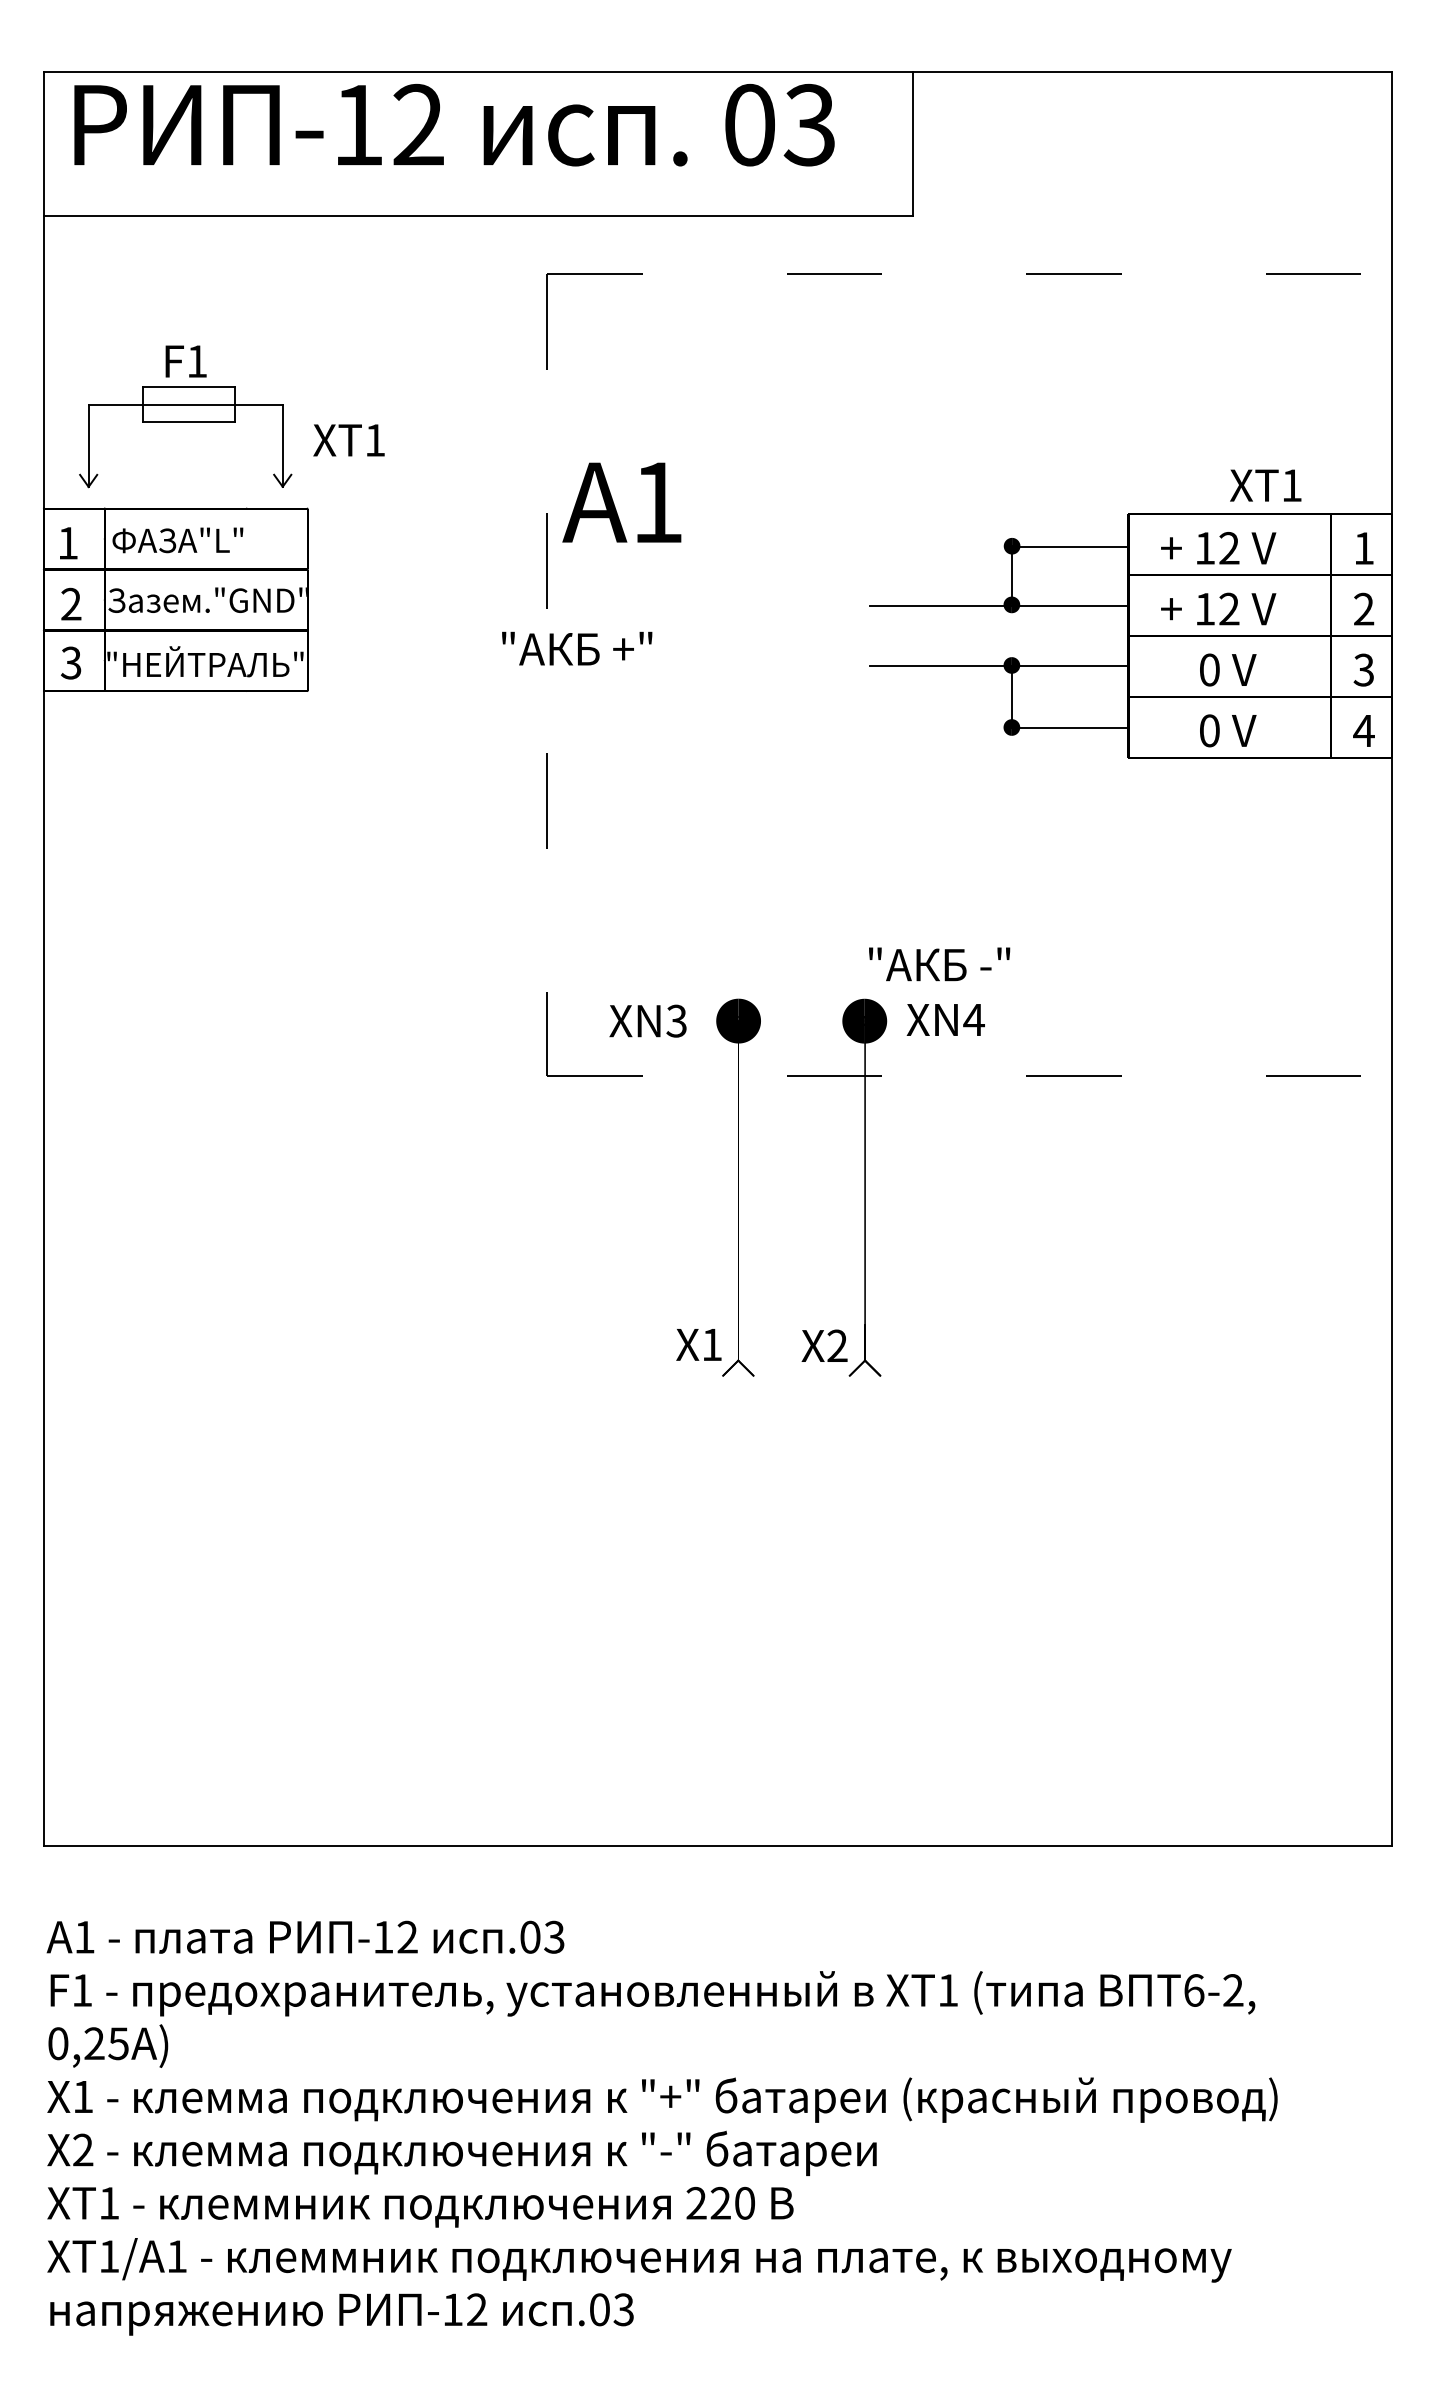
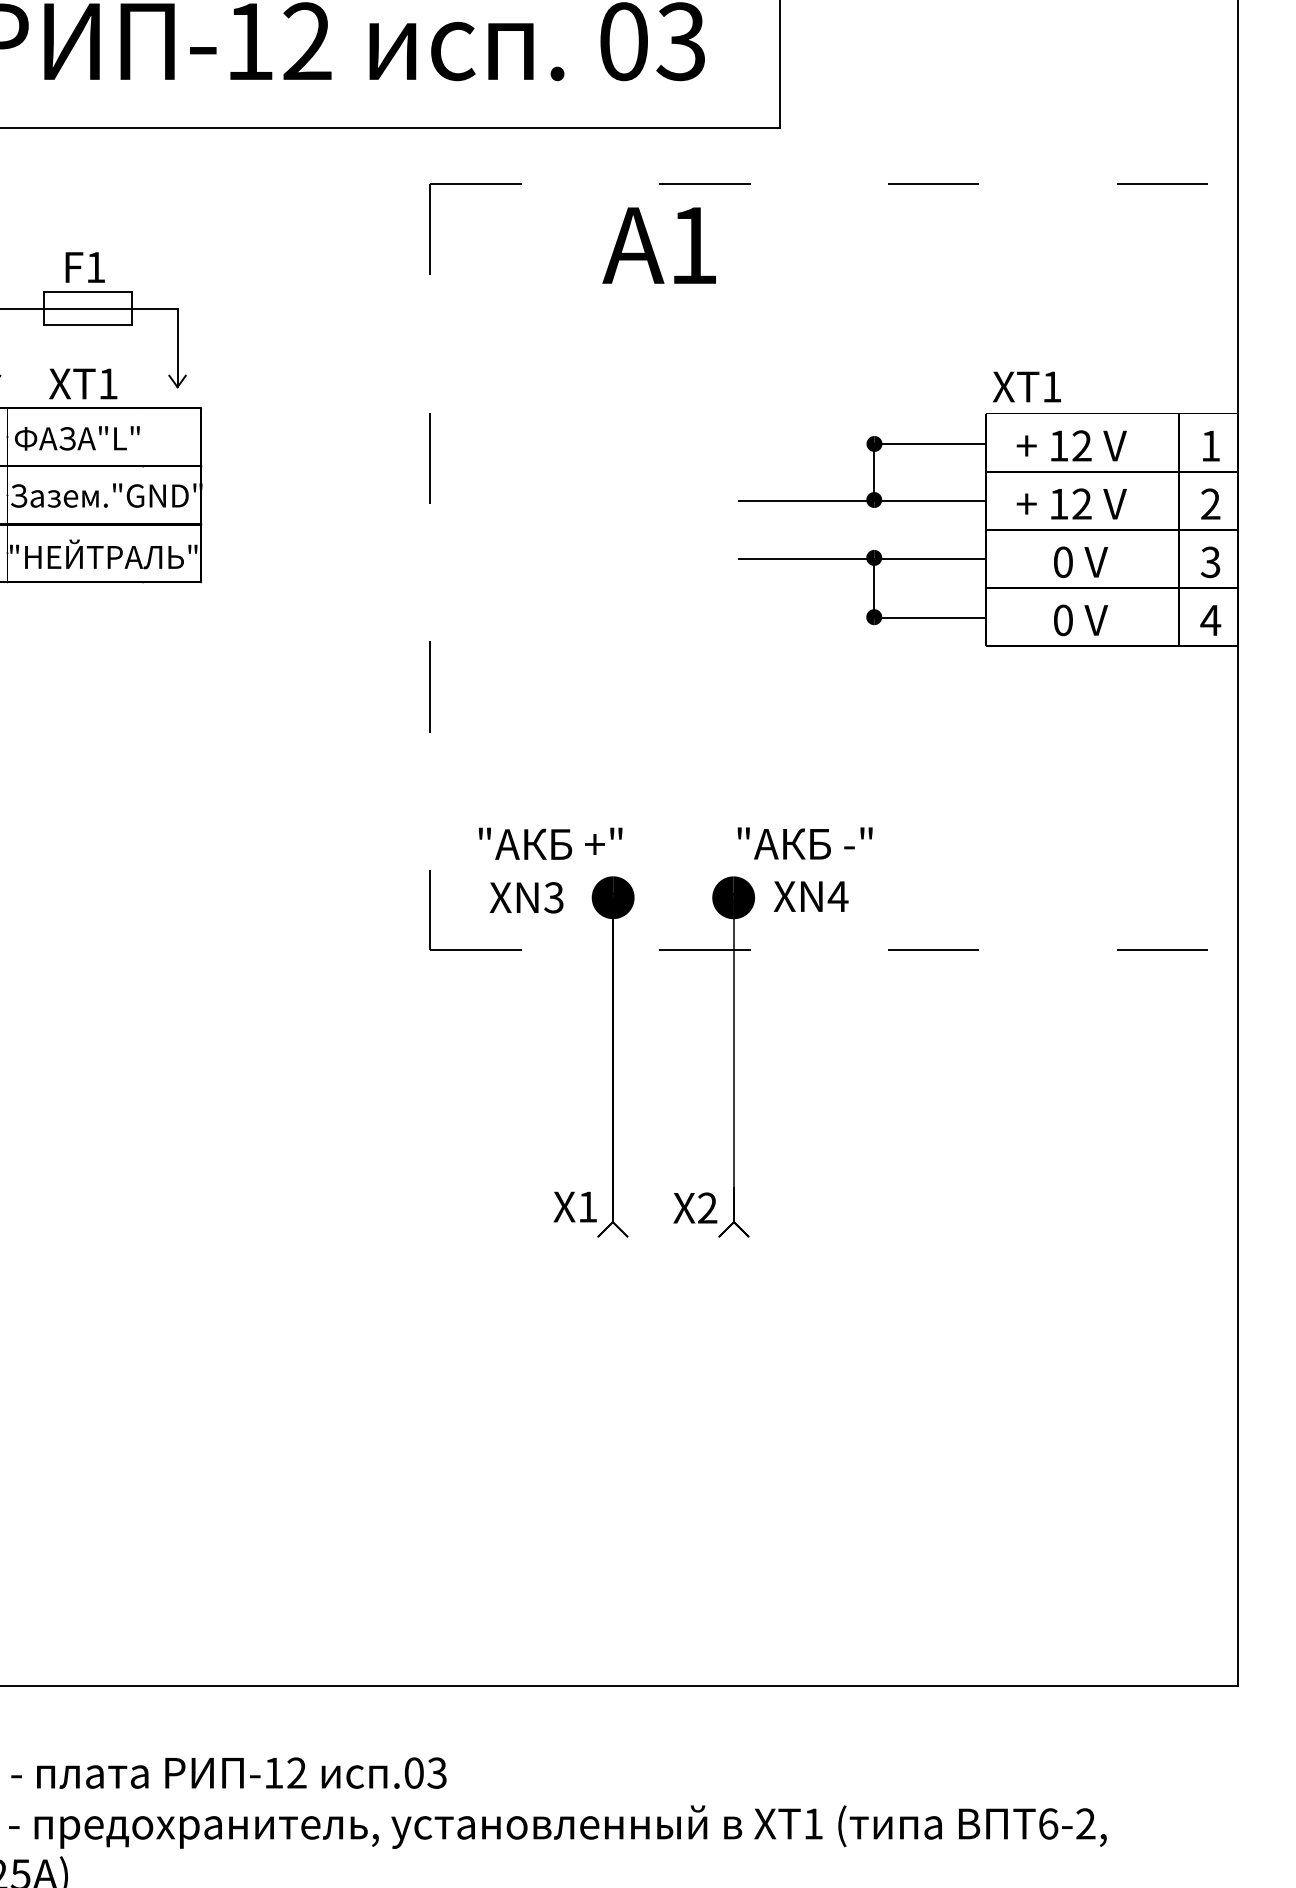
text: (348, 440) -> (82, 384), moved
text: (1265, 485) -> (1026, 386), moved
text: (621, 502) -> (658, 245), moved
text: (577, 648) -> (550, 843), moved

